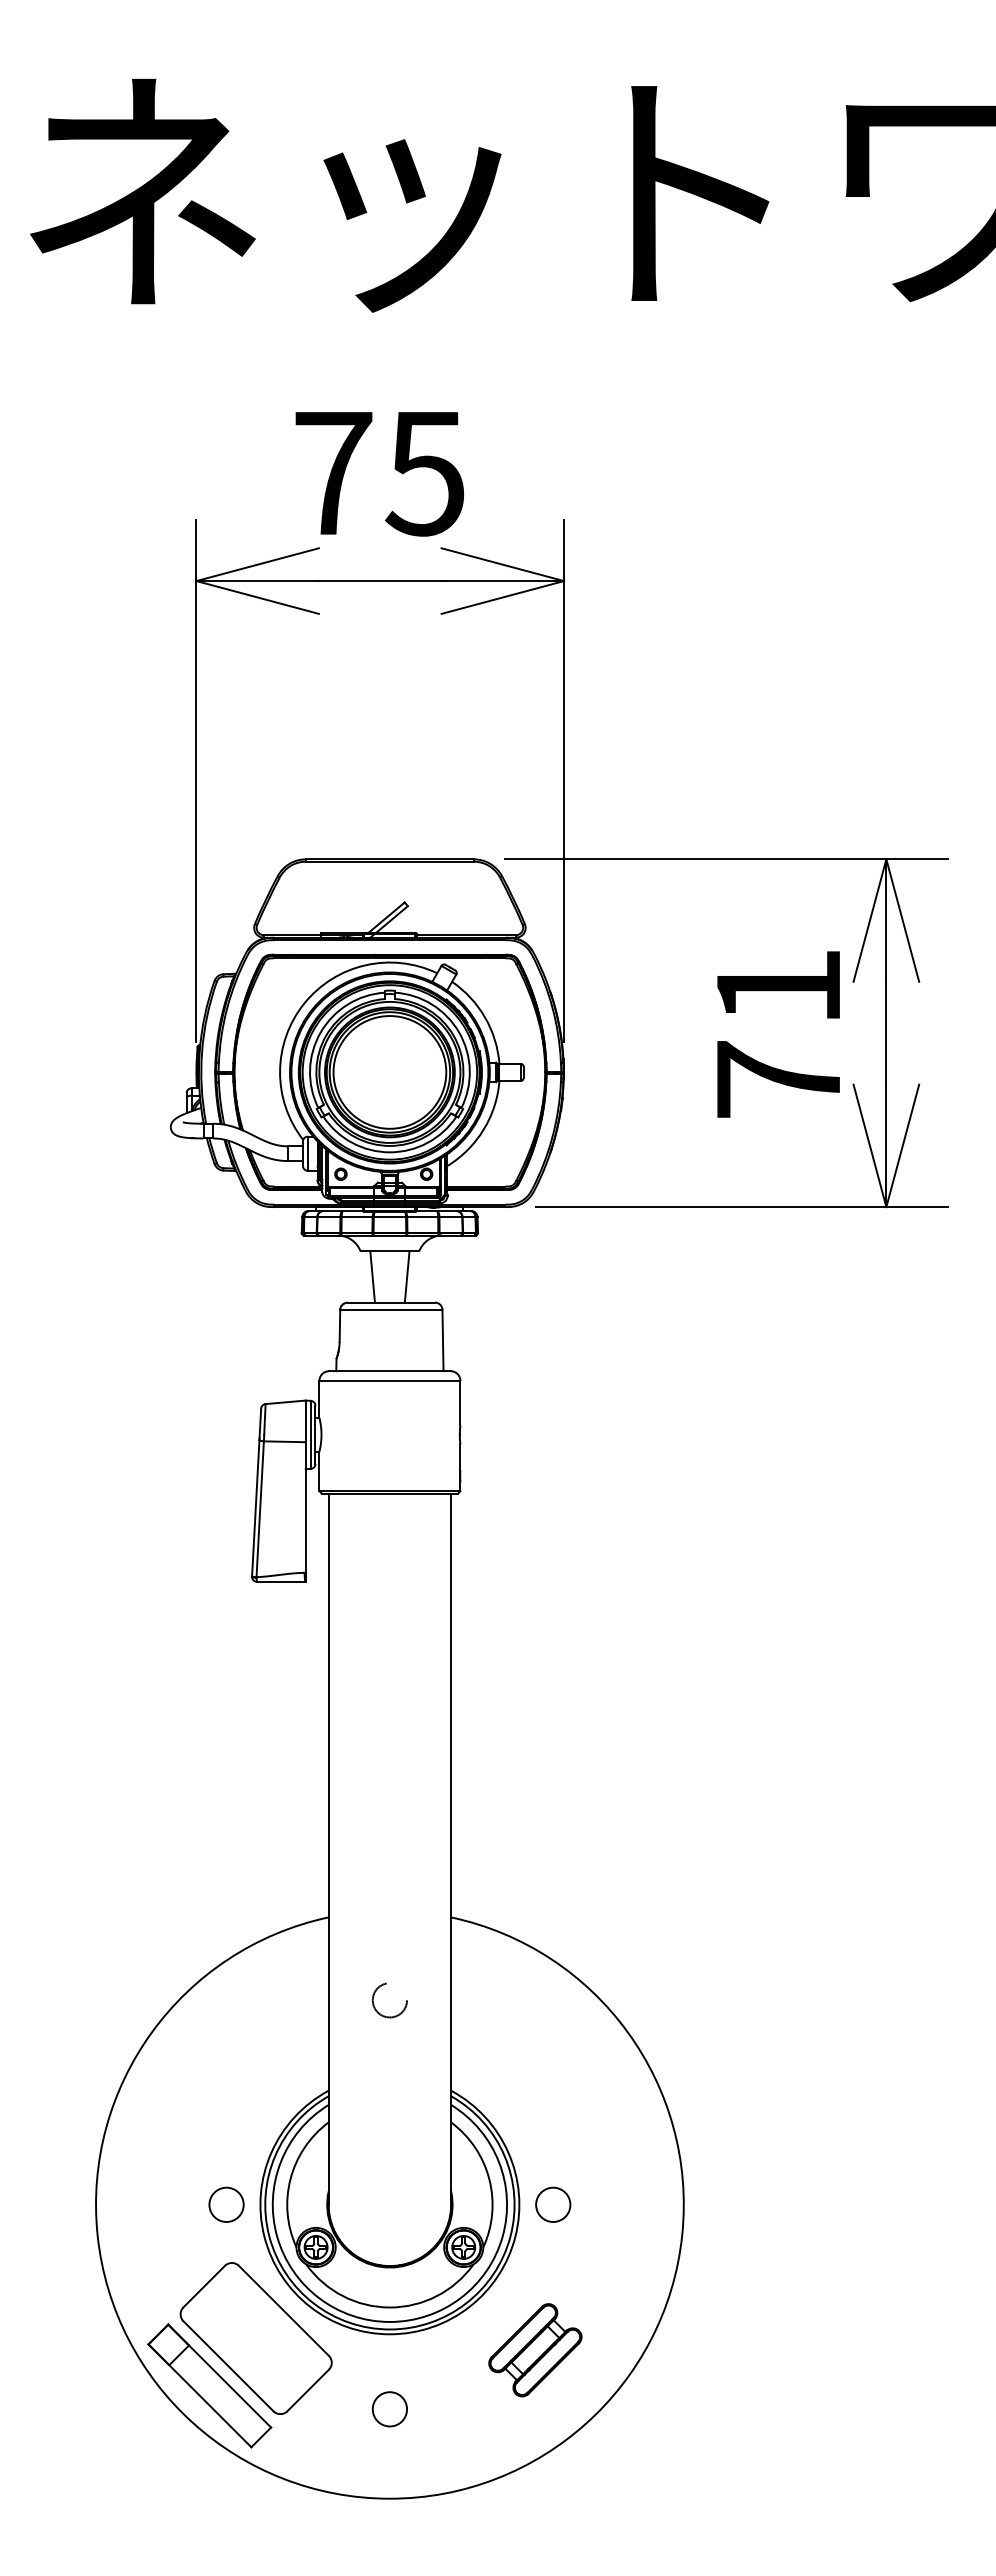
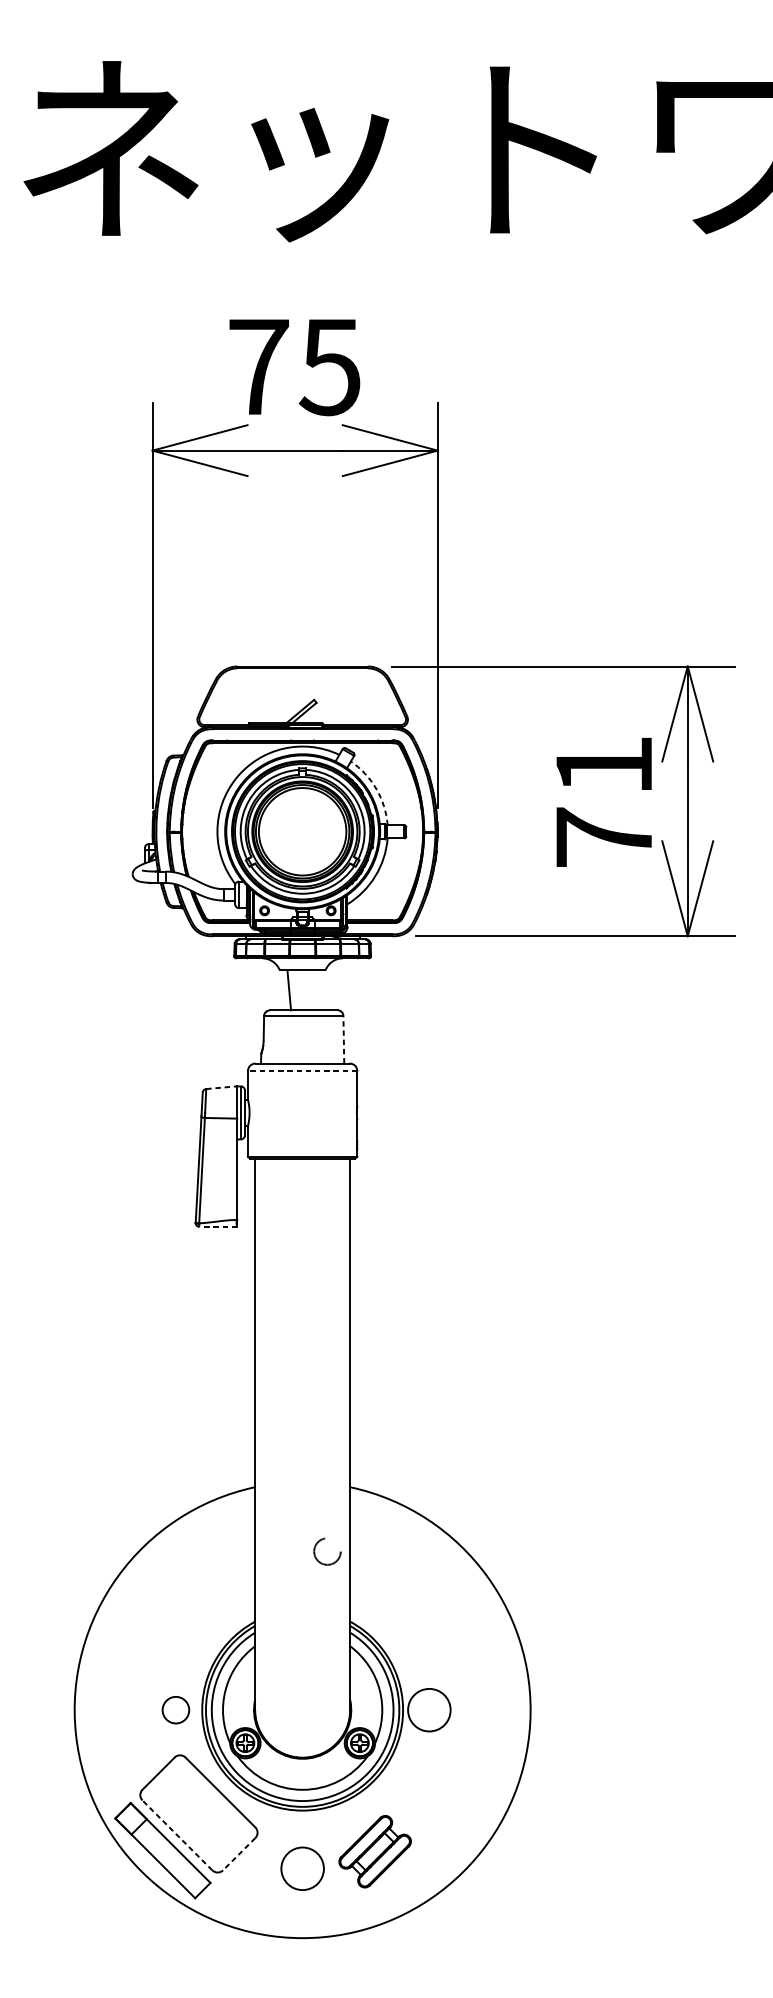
arc: (485, 1017) -> (376, 789), solid -> dashed
line: (406, 1276) -> (315, 990), removed
line: (443, 1340) -> (344, 1039), solid -> dashed
line: (389, 1381) -> (302, 1071), solid -> dashed
line: (286, 1402) -> (222, 1087), solid -> dashed
line: (280, 1581) -> (217, 1226), solid -> dashed
circle: (389, 2000) -> (327, 1551), moved
circle: (553, 2204) -> (429, 1709), size x1.6
part: (535, 2350) -> (375, 1851), moved
line: (228, 2366) -> (177, 1835), solid -> dashed
line: (307, 2390) -> (238, 1854), solid -> dashed
circle: (389, 2409) -> (302, 1868), size x1.6

